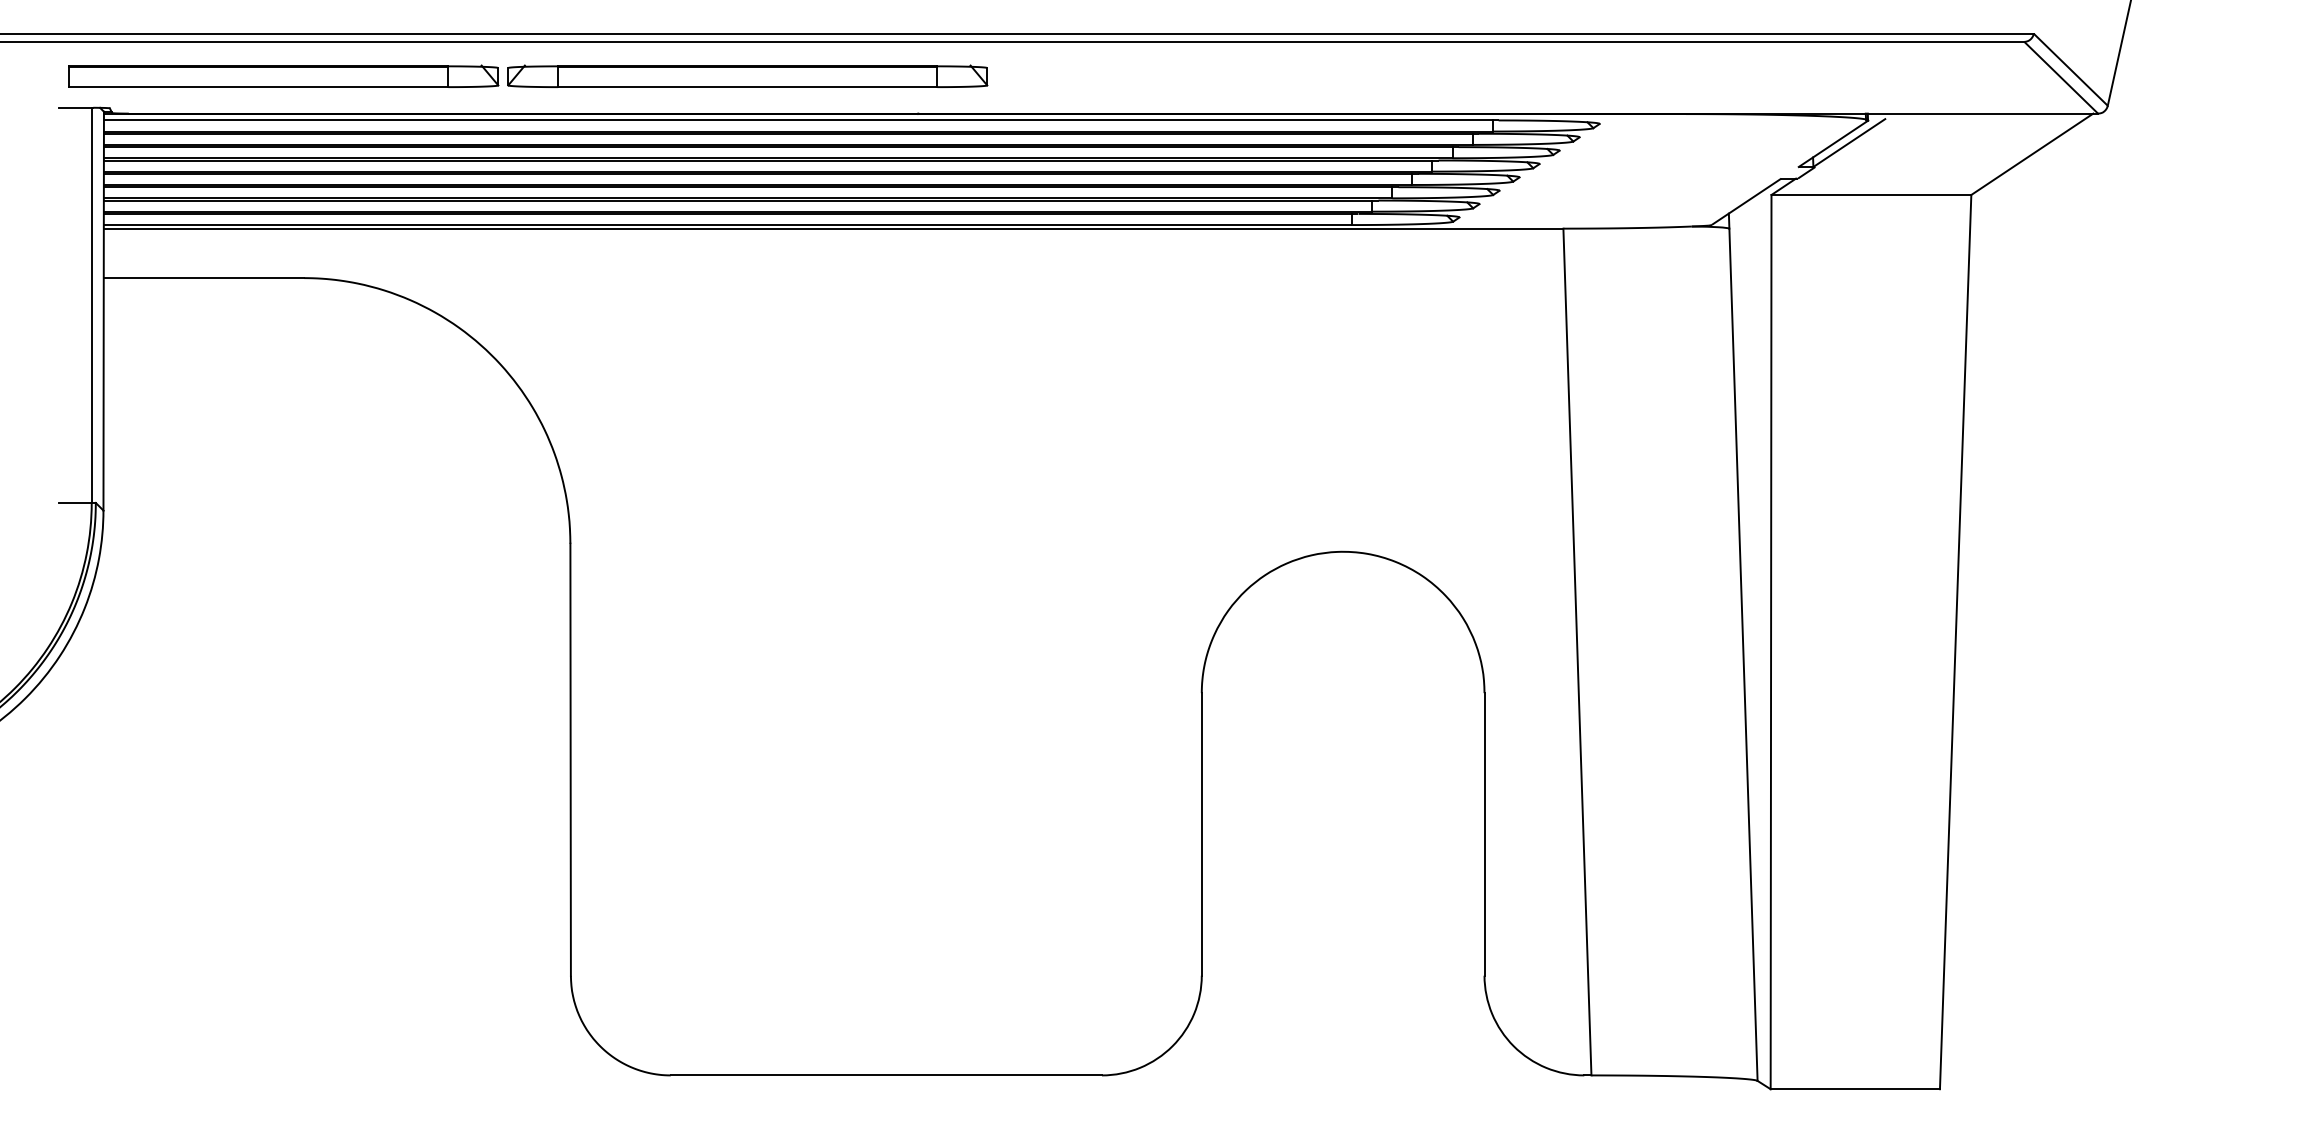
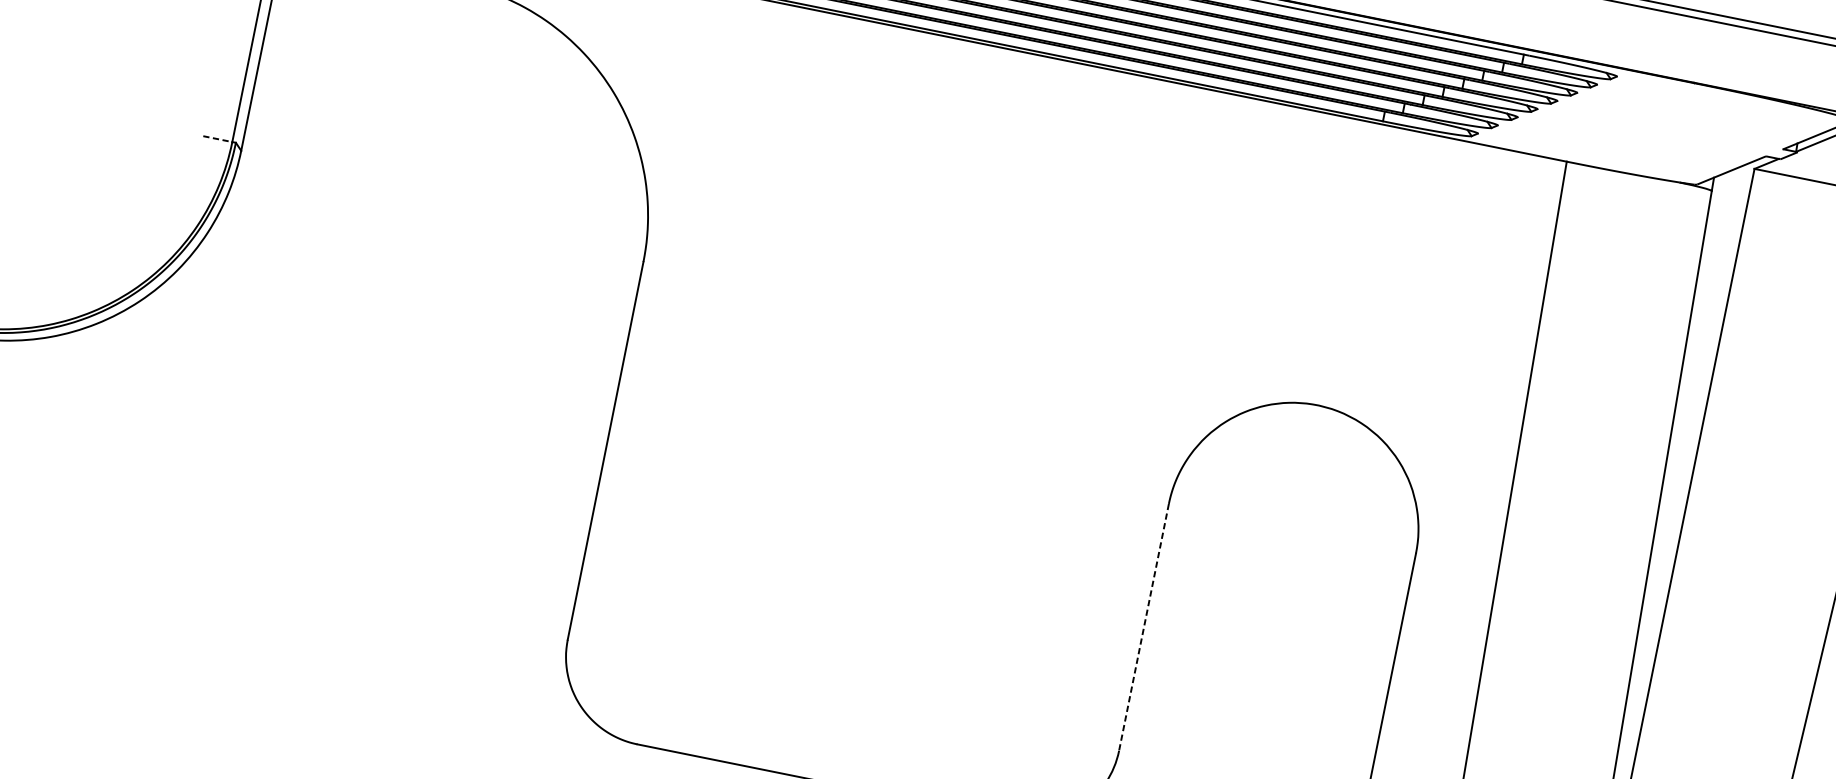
line: (75, 502) -> (218, 138), solid -> dashed
line: (1201, 834) -> (1143, 627), solid -> dashed

